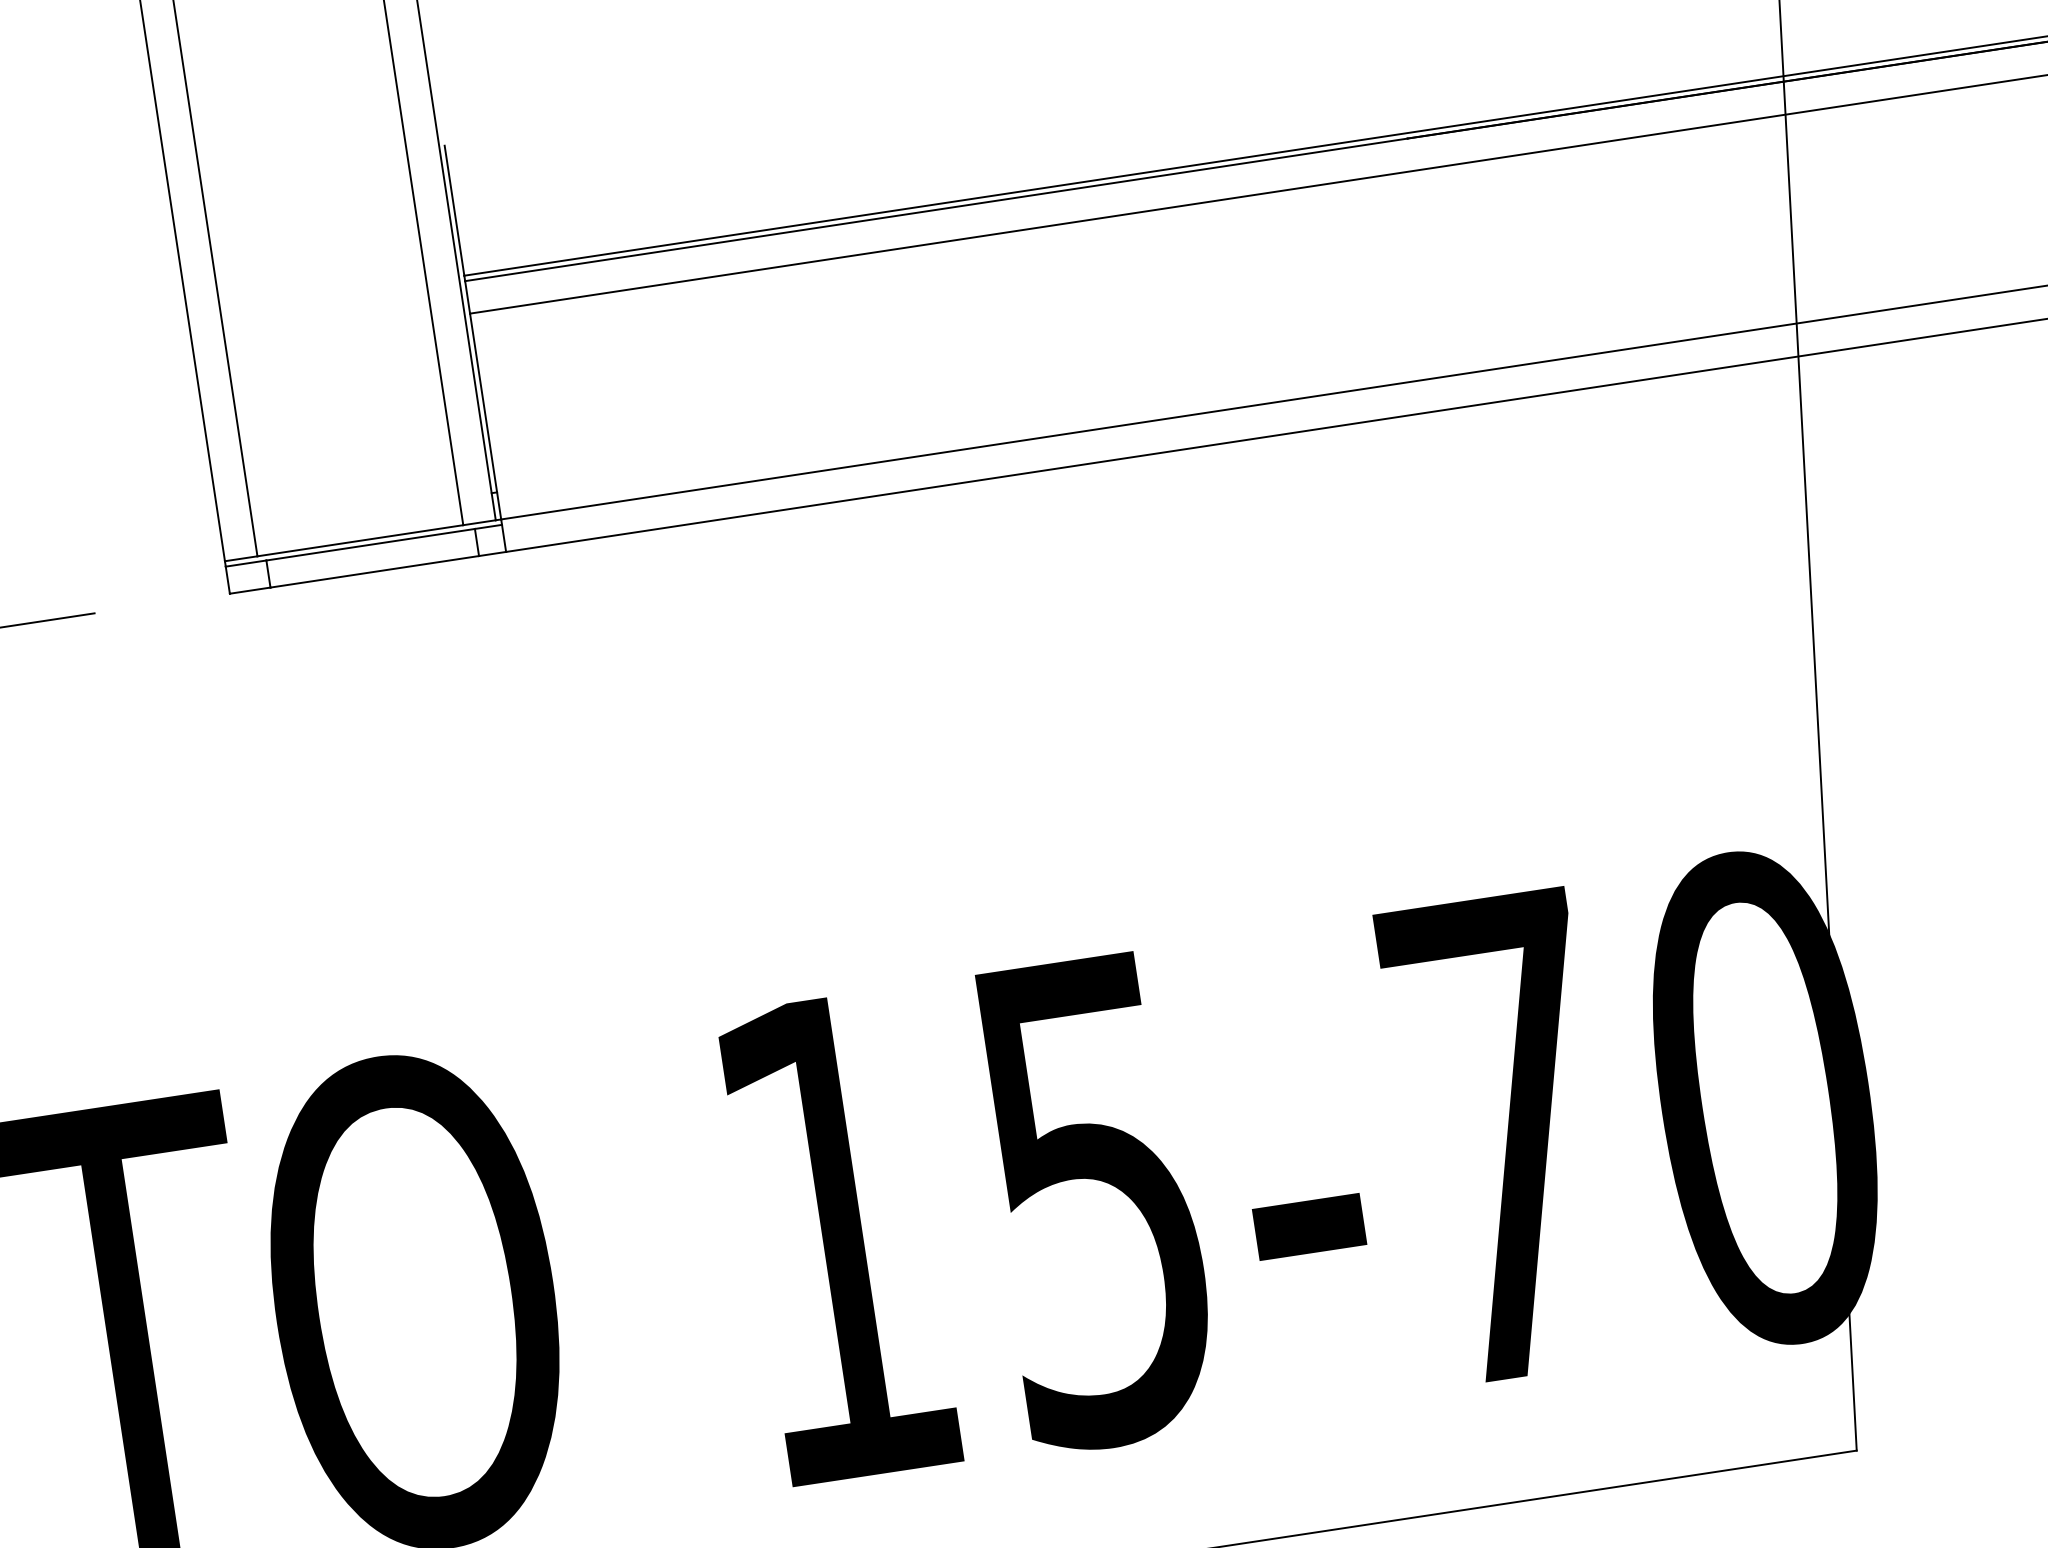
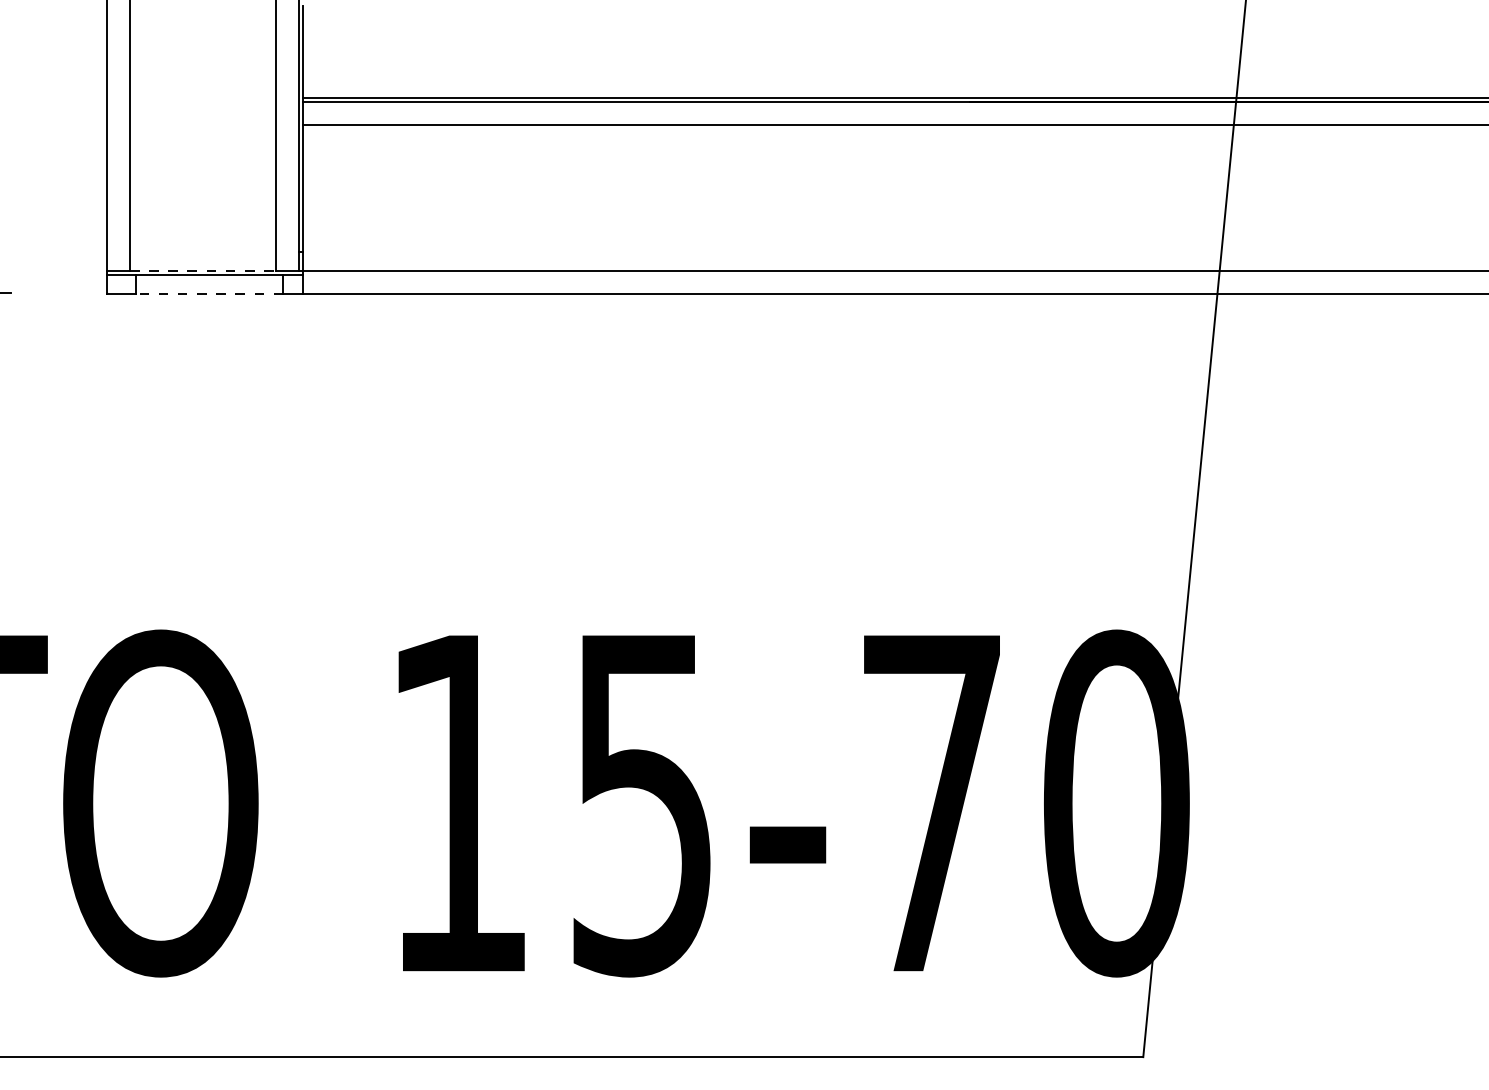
line: (359, 540) -> (202, 270), solid -> dashed
line: (374, 571) -> (209, 293), solid -> dashed

